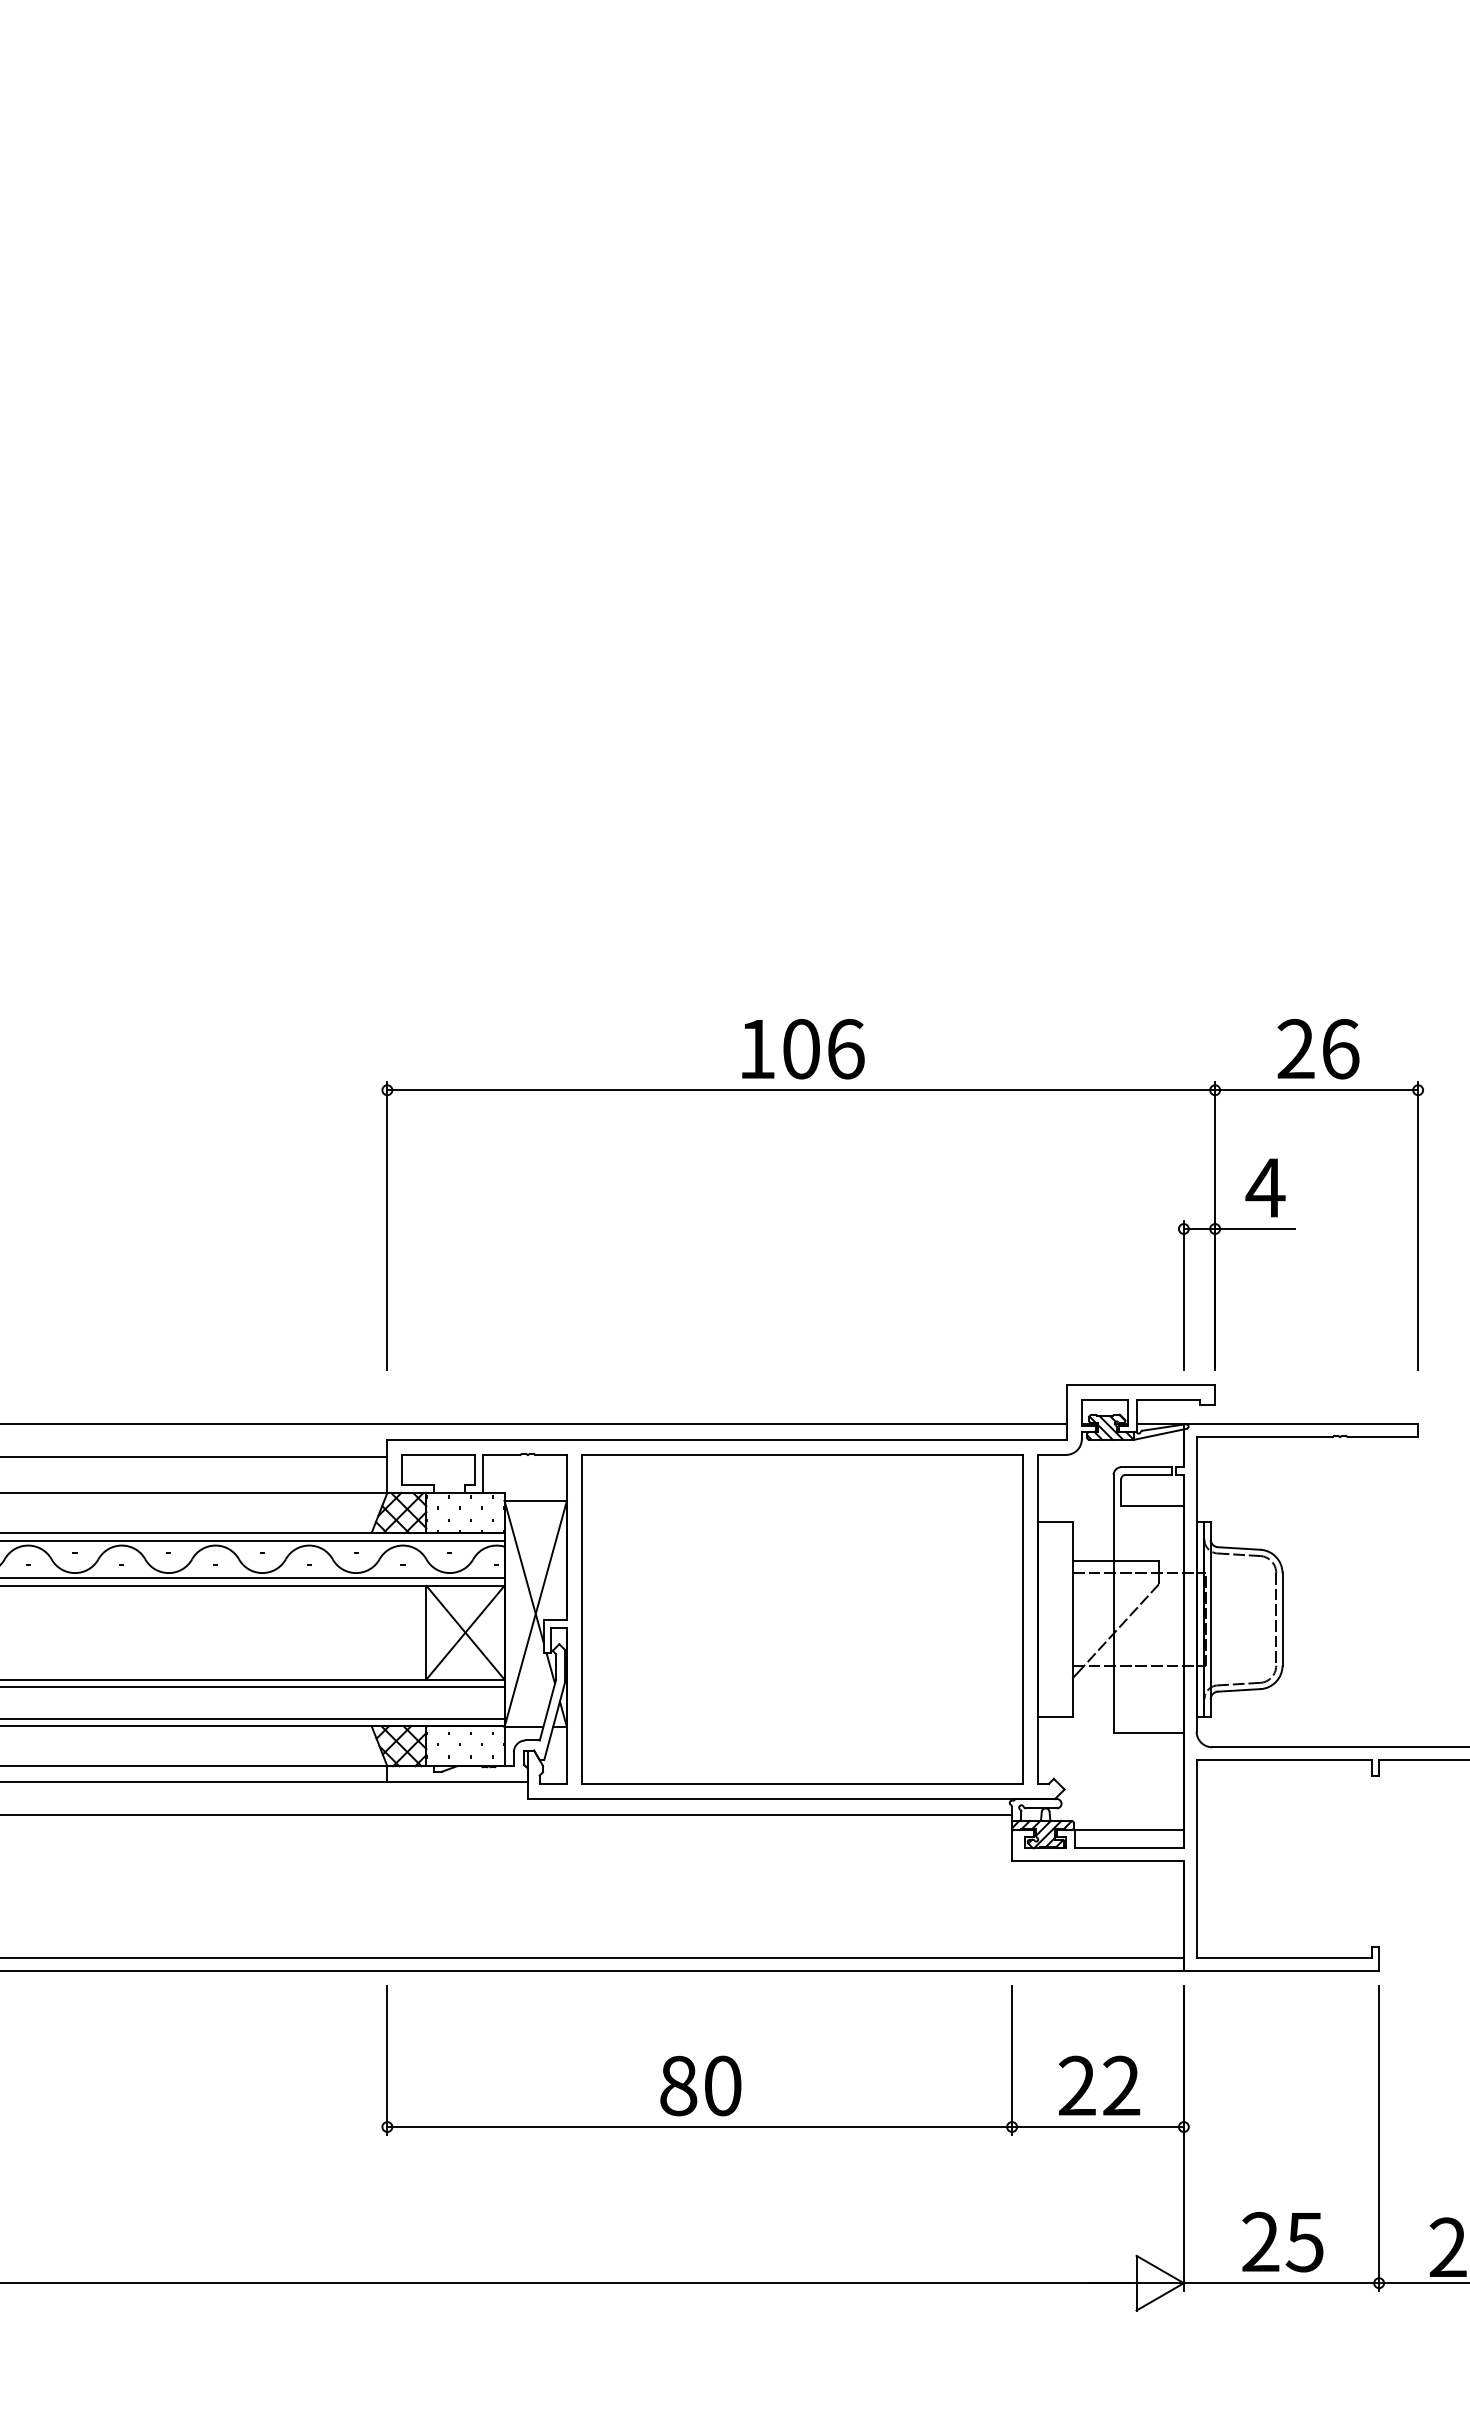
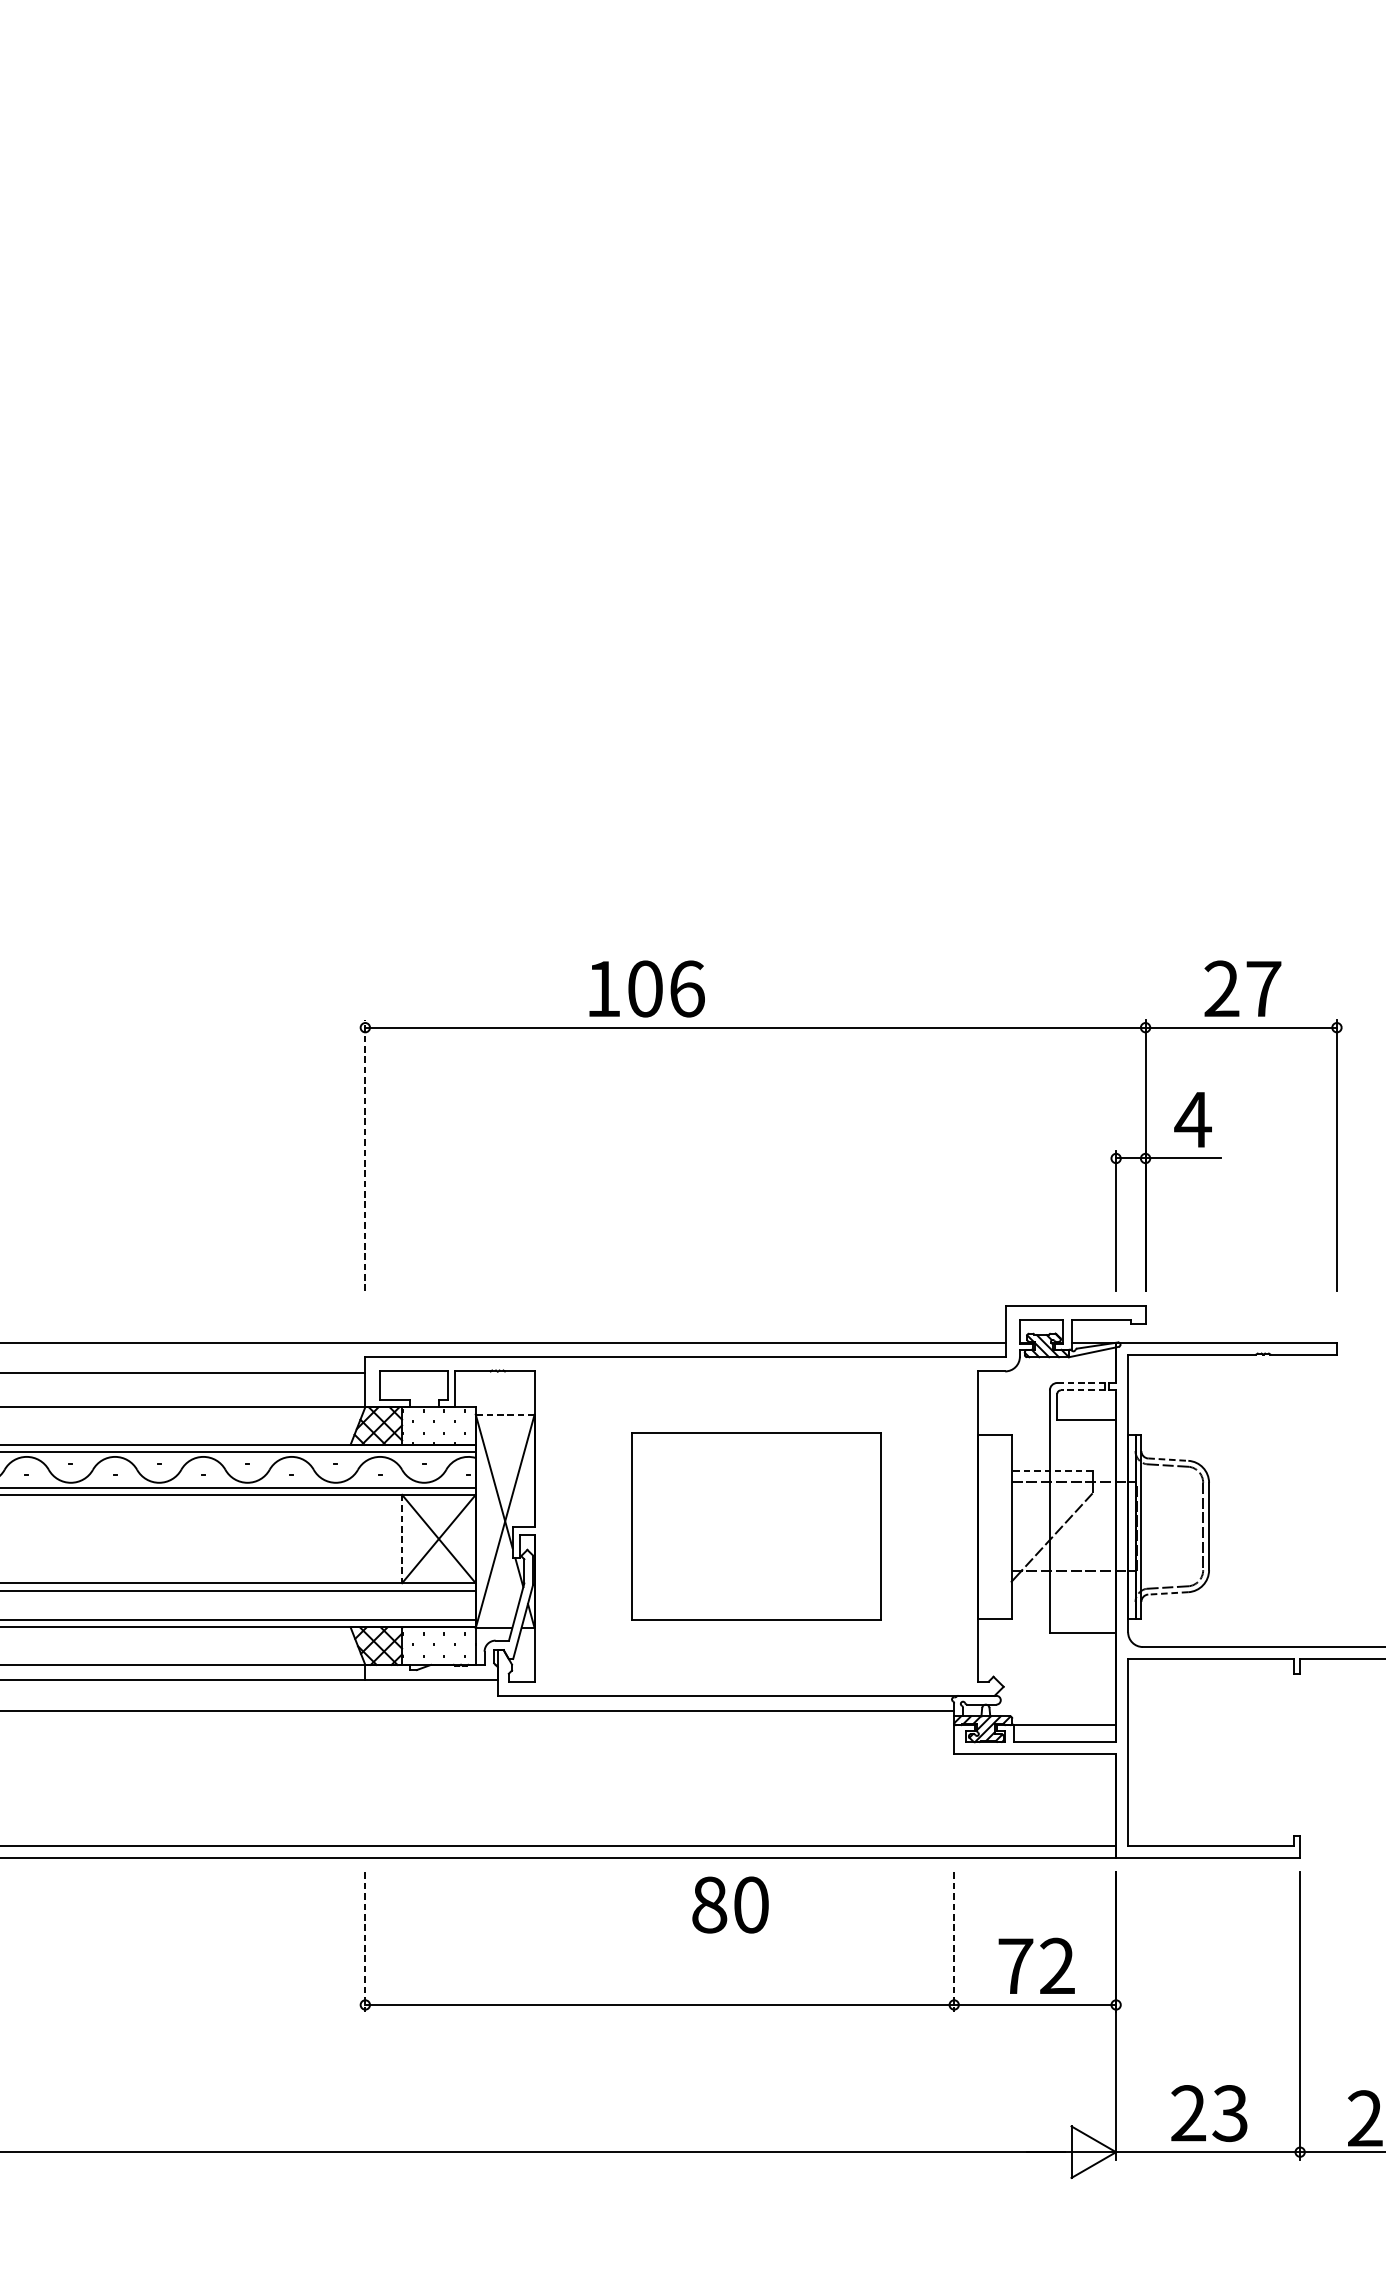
text: (803, 1049) -> (647, 989), moved
text: (1340, 1049) -> (1263, 989), 26 -> 27
line: (387, 1225) -> (365, 1155), solid -> dashed
line: (1147, 1467) -> (1081, 1383), solid -> dashed
line: (1148, 1474) -> (1082, 1389), solid -> dashed
line: (535, 1500) -> (504, 1414), solid -> dashed
line: (1239, 1548) -> (1168, 1459), solid -> dashed
line: (1115, 1560) -> (1051, 1470), solid -> dashed
part: (802, 1619) -> (756, 1526), size x0.6
line: (426, 1632) -> (402, 1538), solid -> dashed
line: (1238, 1690) -> (1167, 1593), solid -> dashed
line: (387, 2061) -> (365, 1943), solid -> dashed
line: (1012, 2061) -> (954, 1943), solid -> dashed
text: (700, 2085) -> (730, 1904), moved
text: (1076, 2085) -> (1014, 1965), 22 -> 72
text: (1304, 2241) -> (1229, 2112), 25 -> 23

